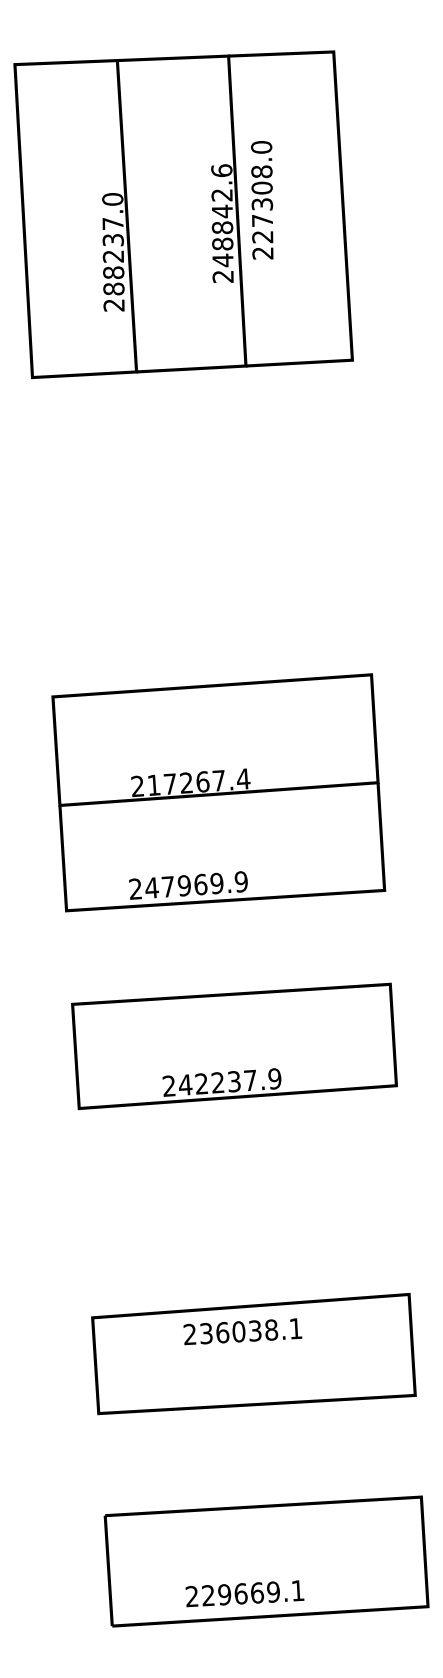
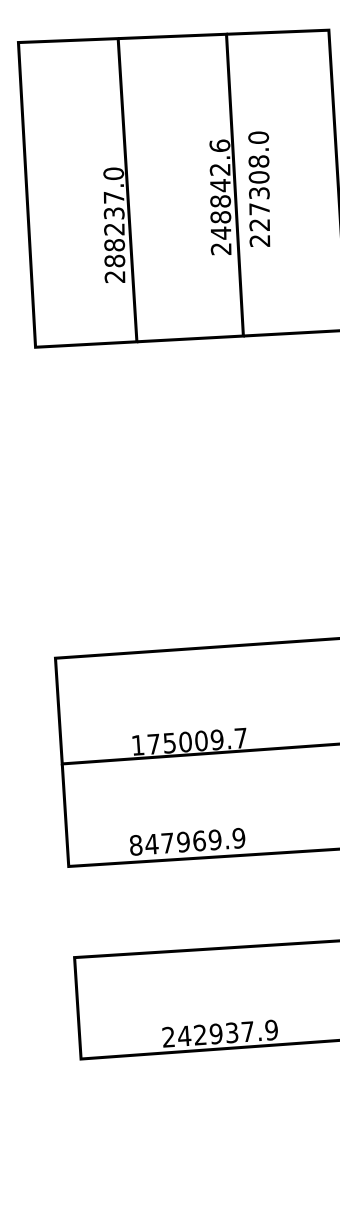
text: (262, 200) -> (259, 189), moved
text: (190, 782) -> (189, 741), 217267.4 -> 175009.7
text: (135, 888) -> (135, 844), 247969.9 -> 847969.9
text: (217, 1082) -> (215, 1033), 242237.9 -> 242937.9

